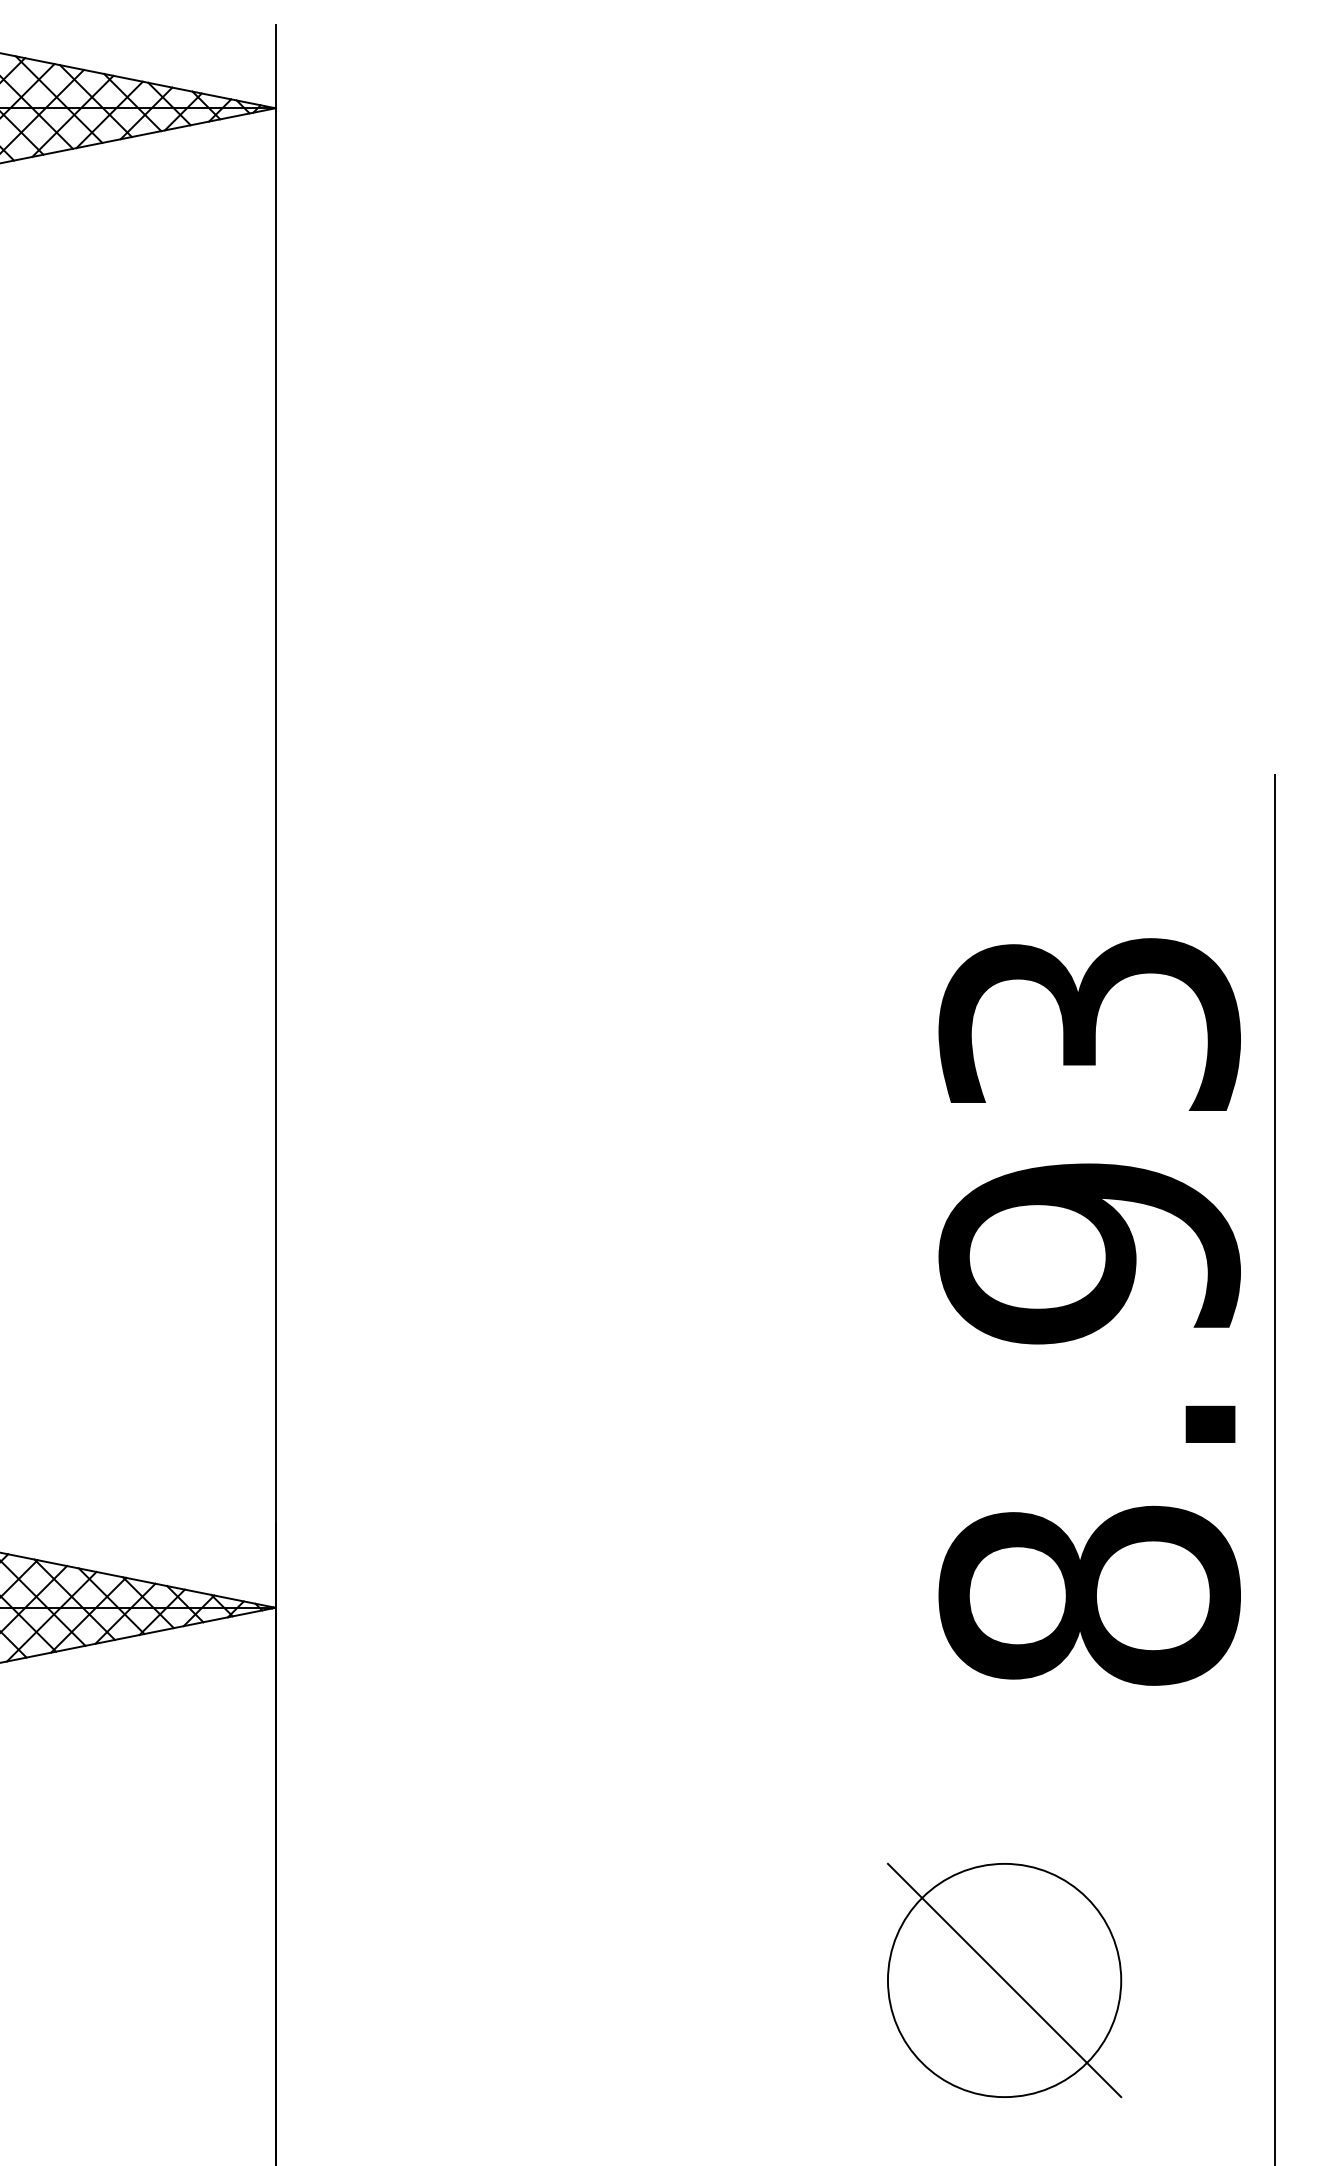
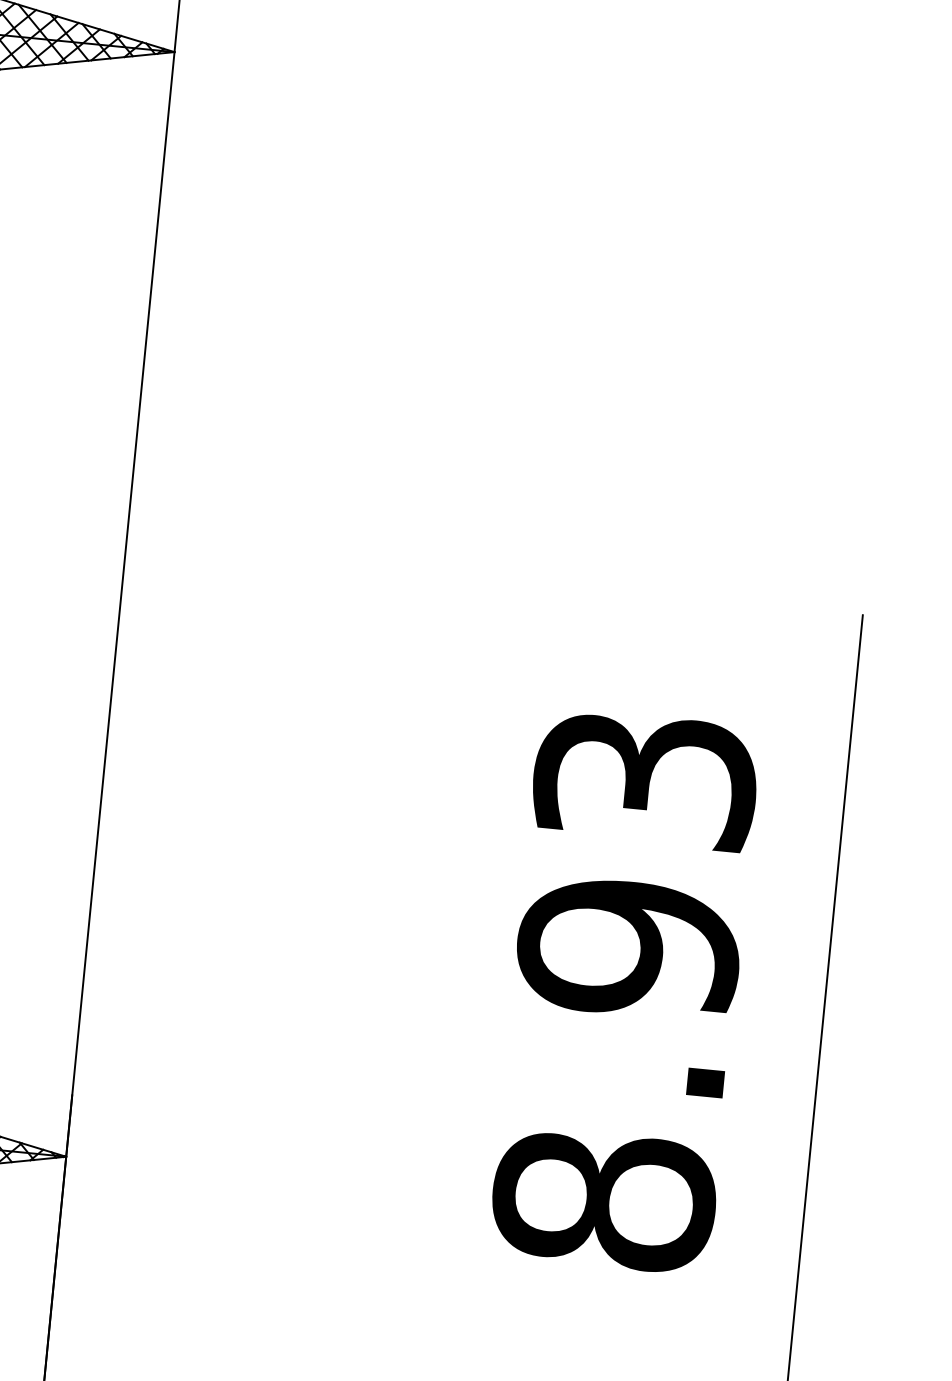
text: (1089, 1311) -> (624, 991), moved

